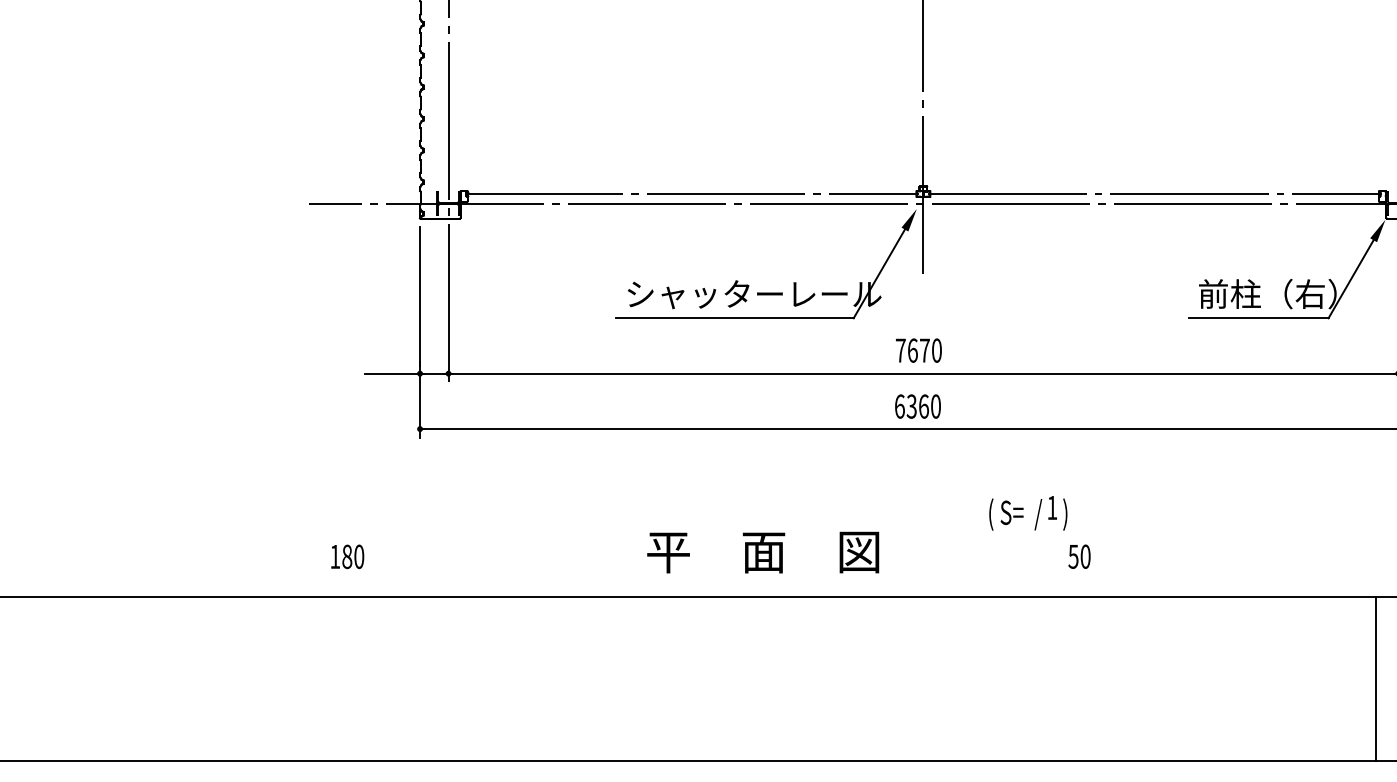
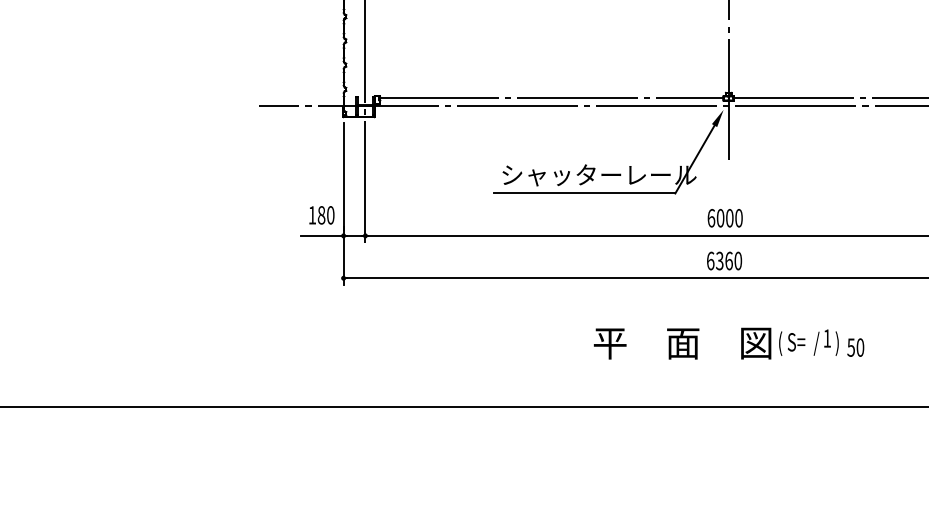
text: (912, 350) -> (720, 218), 7670 -> 6000
text: (763, 552) -> (682, 343), moved
text: (347, 556) -> (321, 215), moved
text: (1079, 556) -> (855, 347), moved

